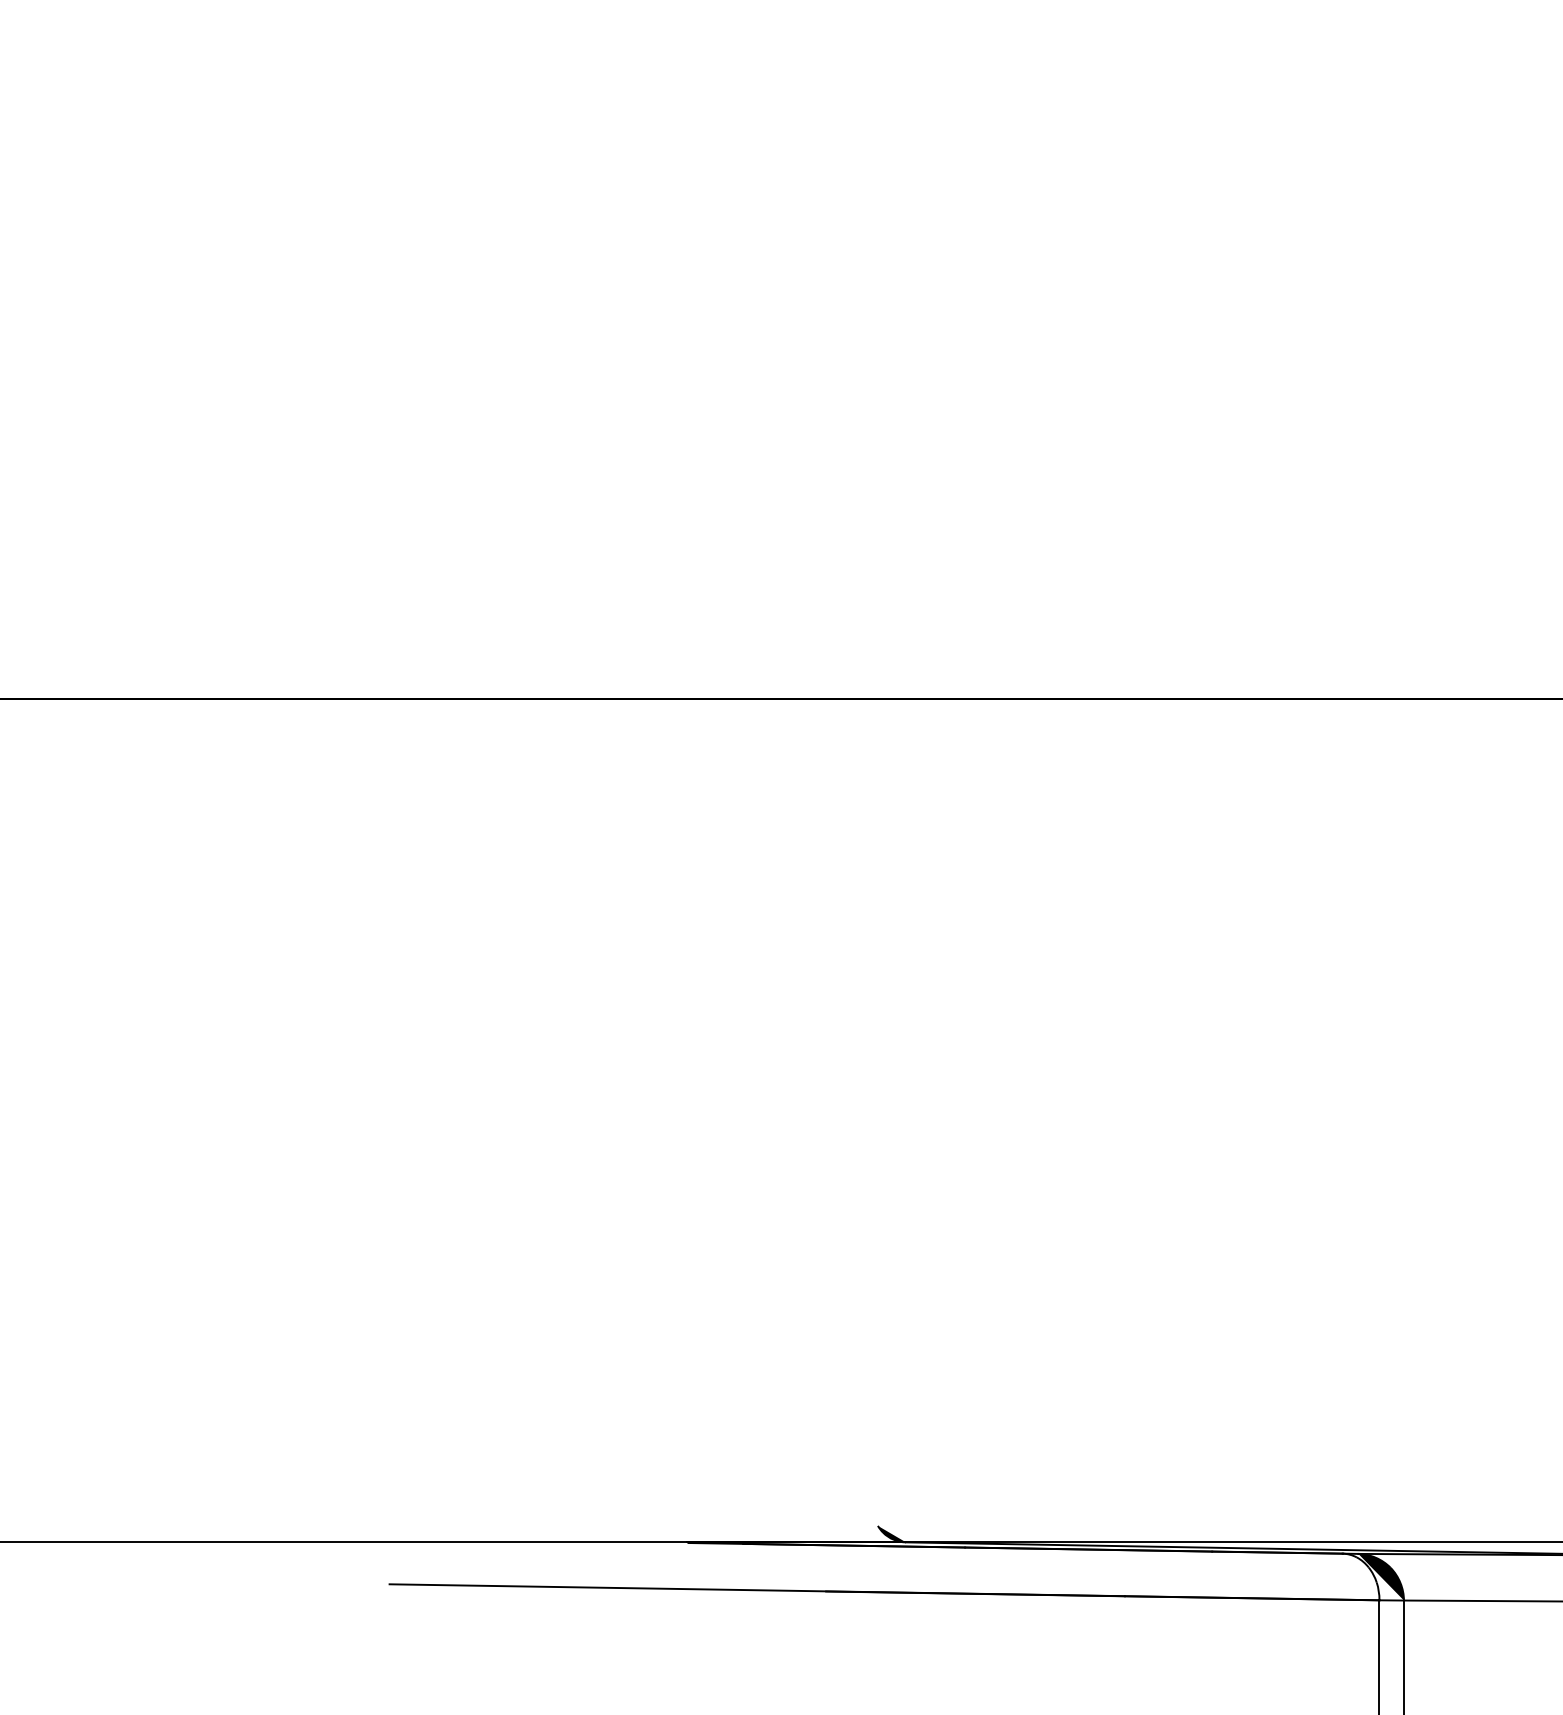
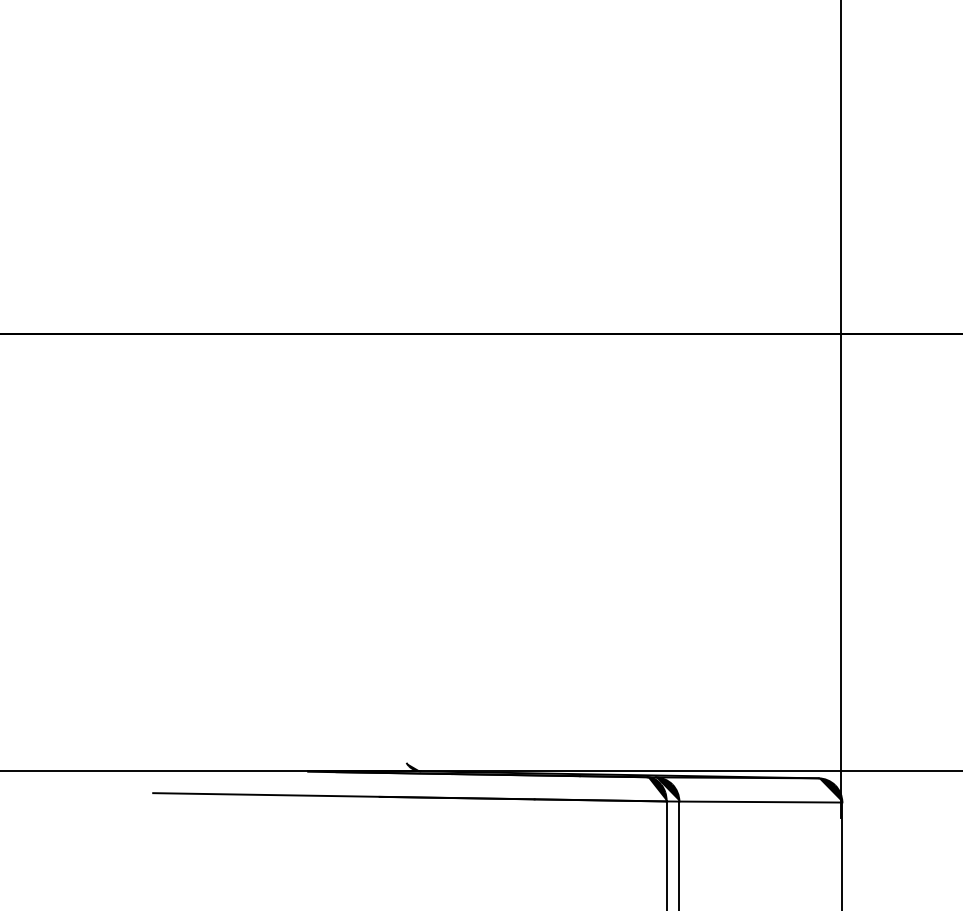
fill: (1359, 1577) -> (656, 789), added

